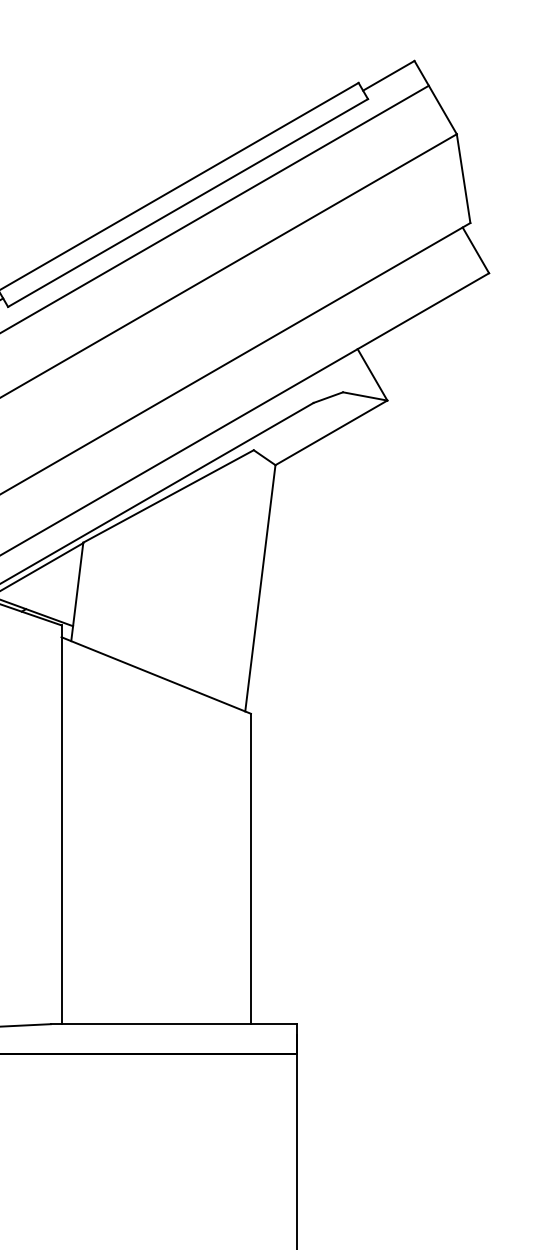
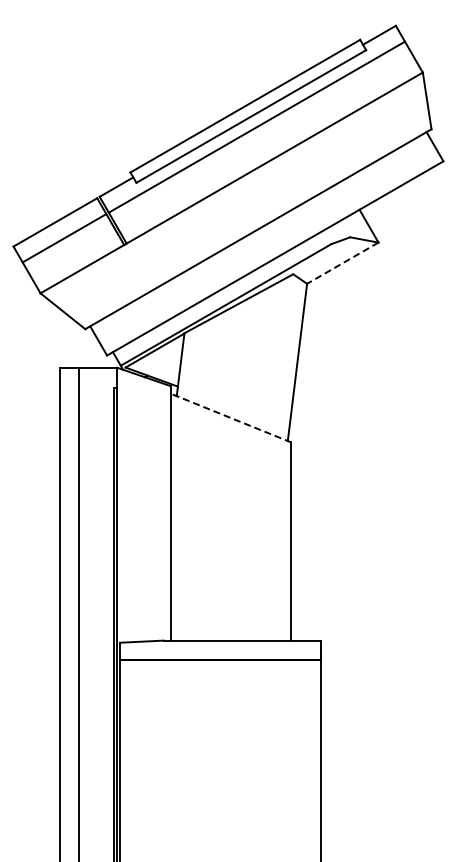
line: (330, 433) -> (342, 263), solid -> dashed
line: (155, 674) -> (230, 417), solid -> dashed

